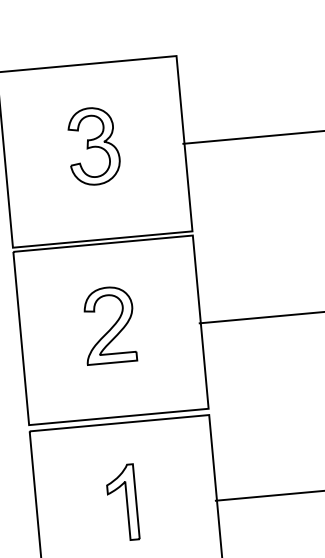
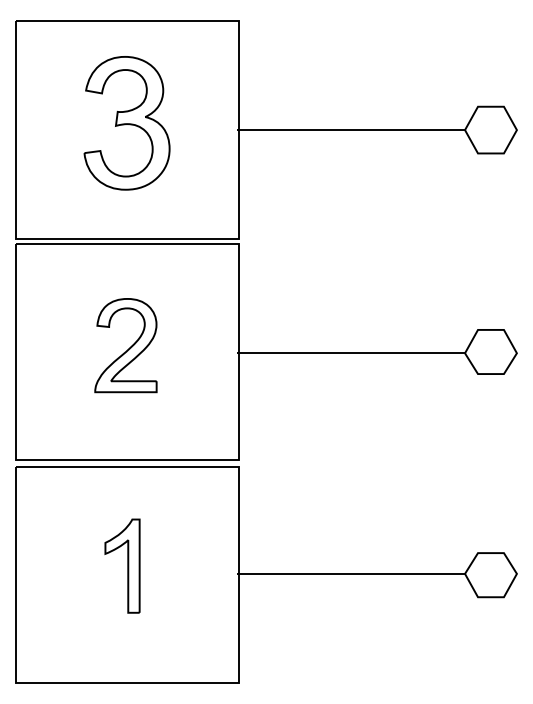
part: (94, 145) -> (127, 122), size x1.4

